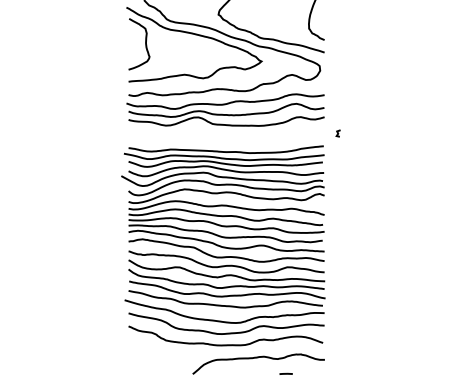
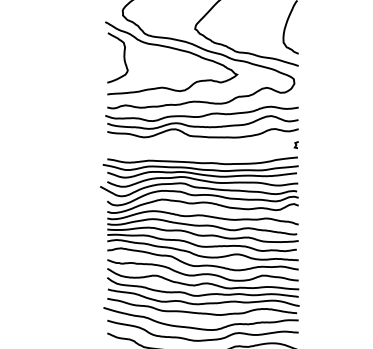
line: (337, 133) -> (295, 145), moved

